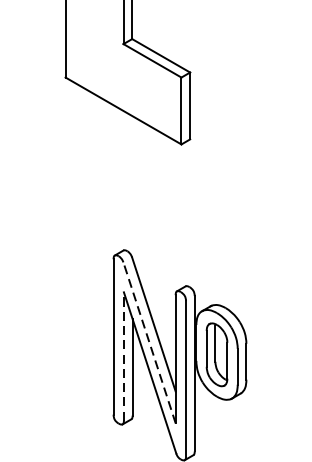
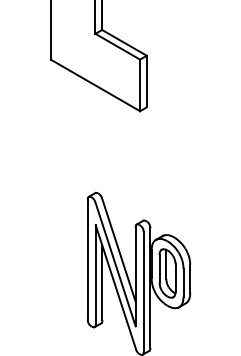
line: (149, 341) -> (115, 263), dashed -> solid
line: (123, 356) -> (95, 274), dashed -> solid

